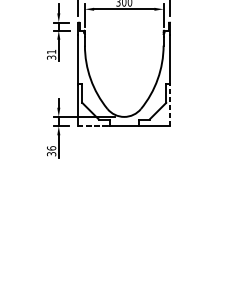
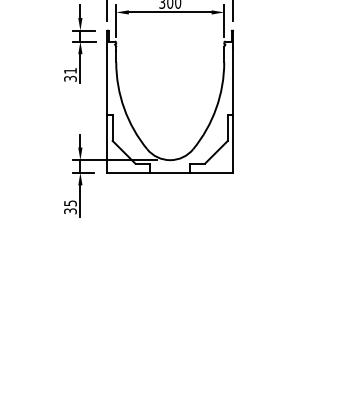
line: (170, 104) -> (233, 143), dashed -> solid
line: (93, 125) -> (128, 172), dashed -> solid
text: (51, 148) -> (70, 203), 36 -> 35

